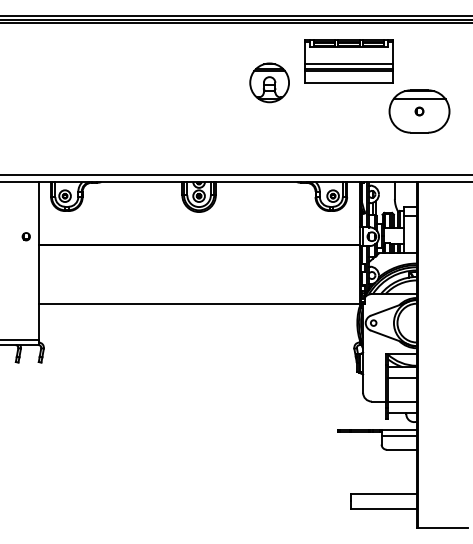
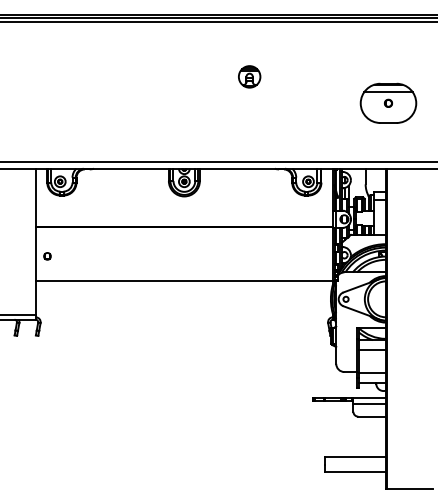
part: (348, 61) -> (322, 57), removed
part: (269, 82) -> (249, 76), size x0.6
part: (25, 236) -> (46, 256), moved

